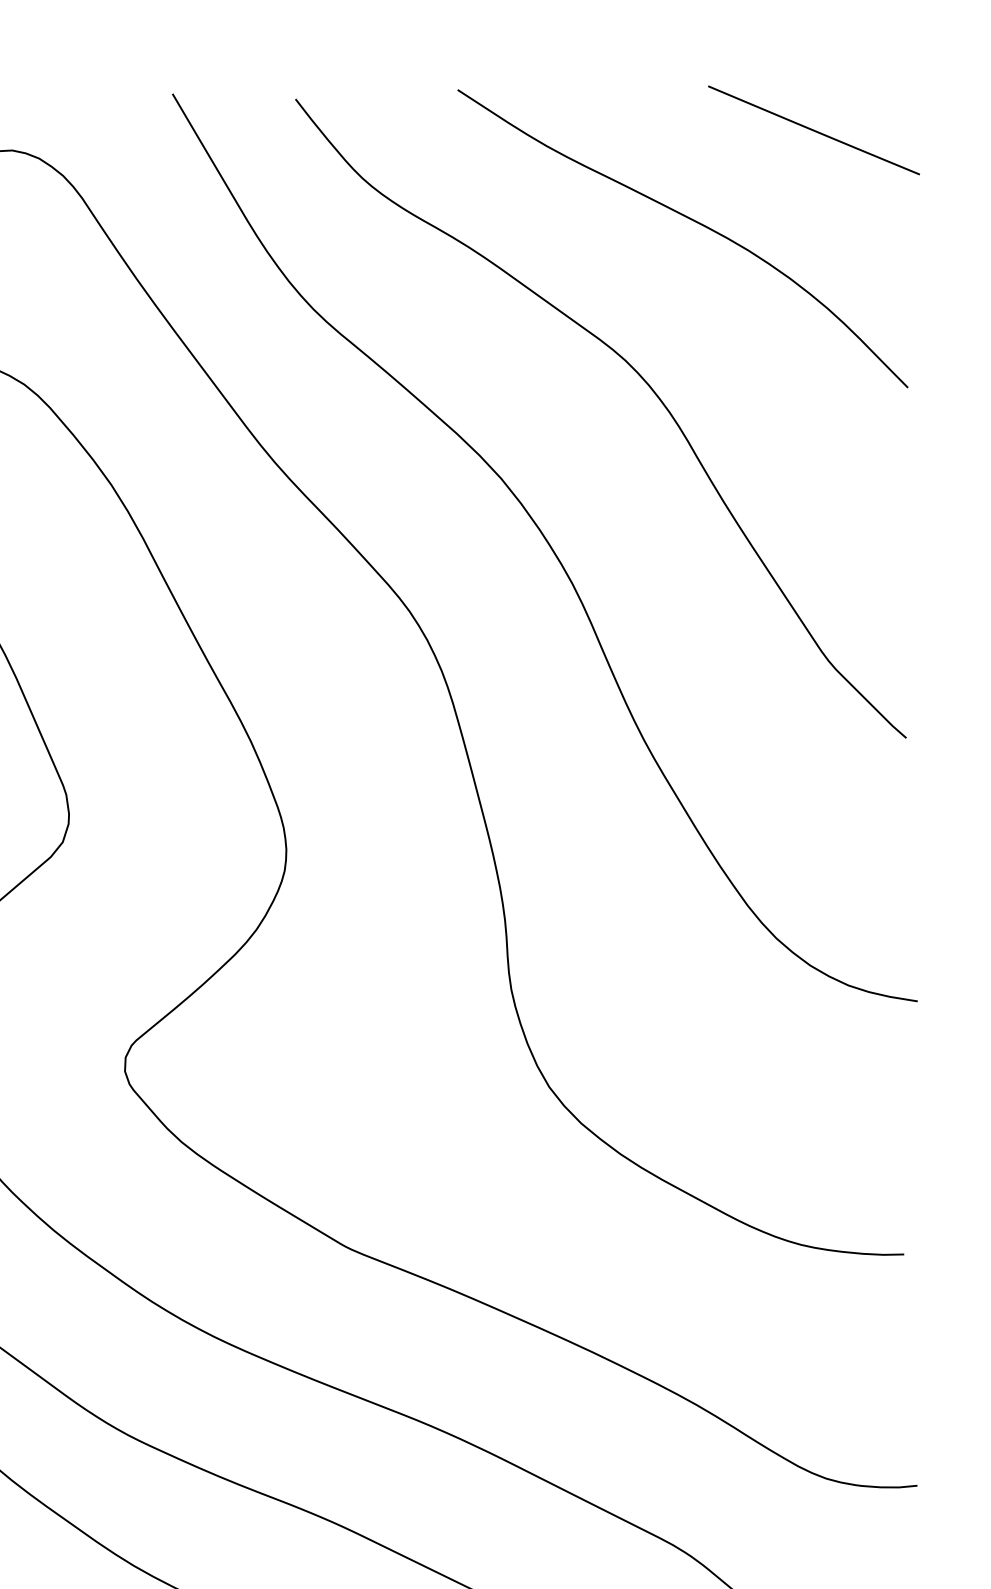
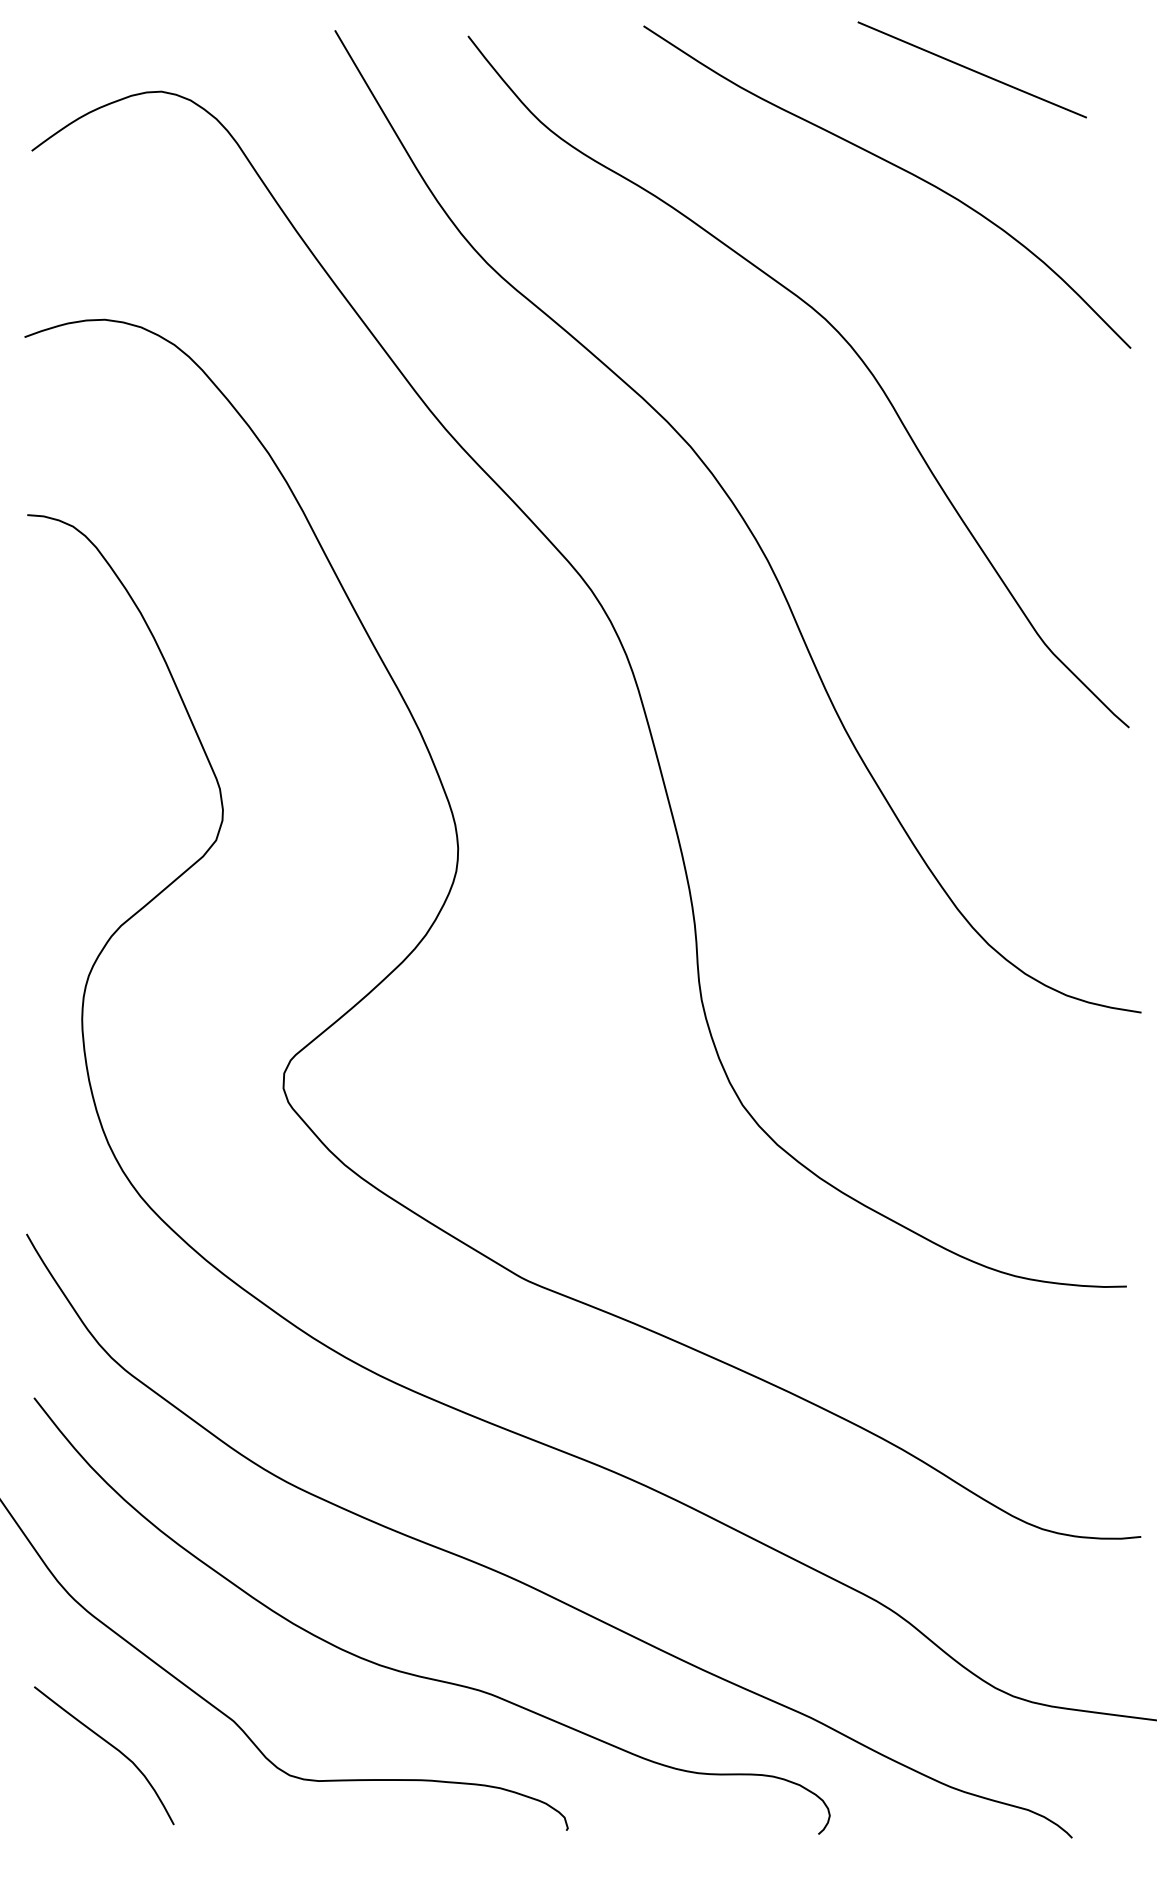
line: (813, 130) -> (971, 69), moved

